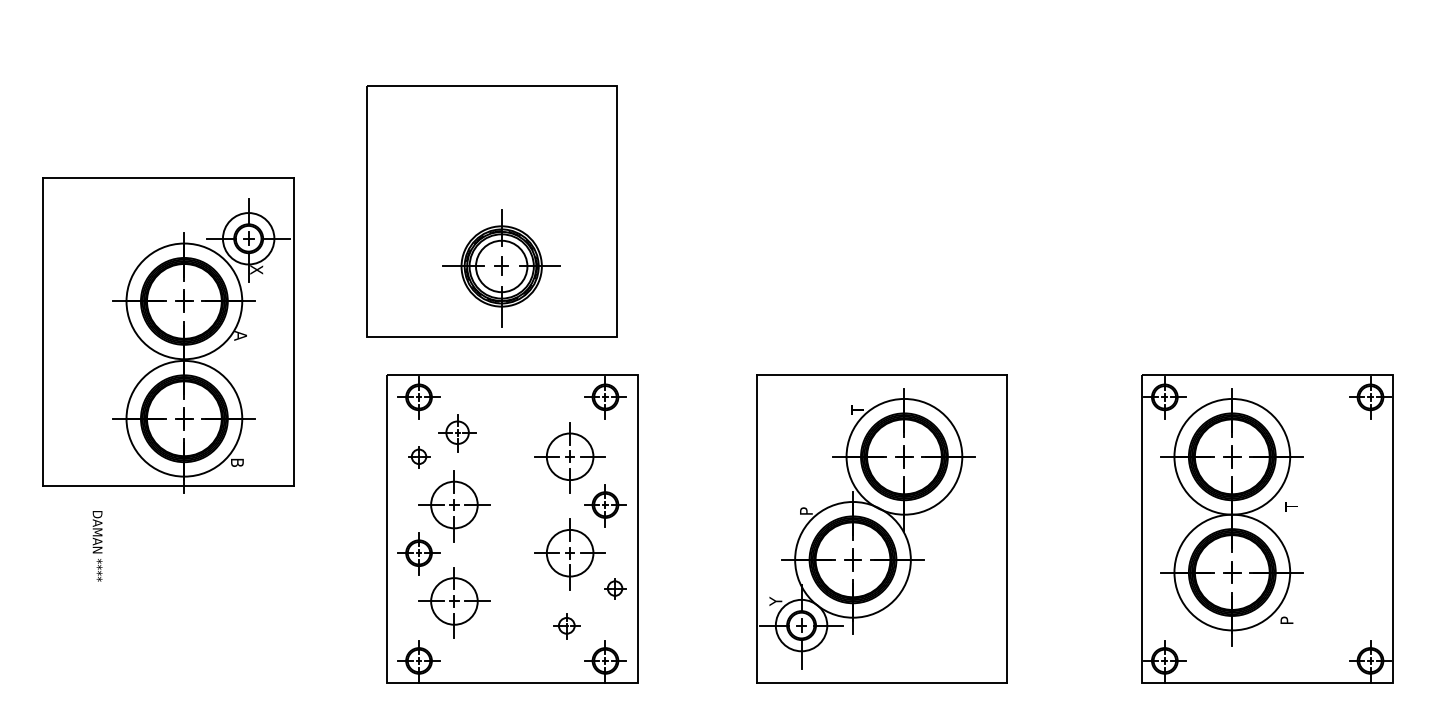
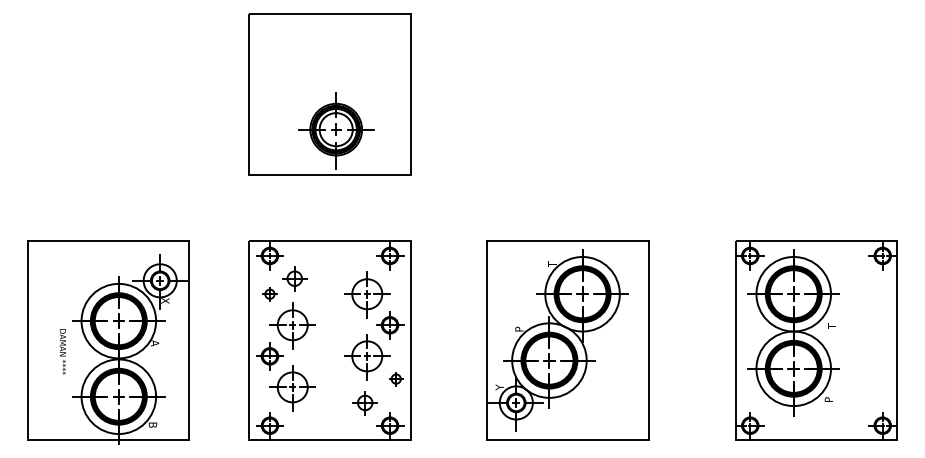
part: (491, 211) -> (329, 94), moved
part: (168, 334) -> (108, 342), moved
part: (565, 626) -> (364, 403), size x1.43

